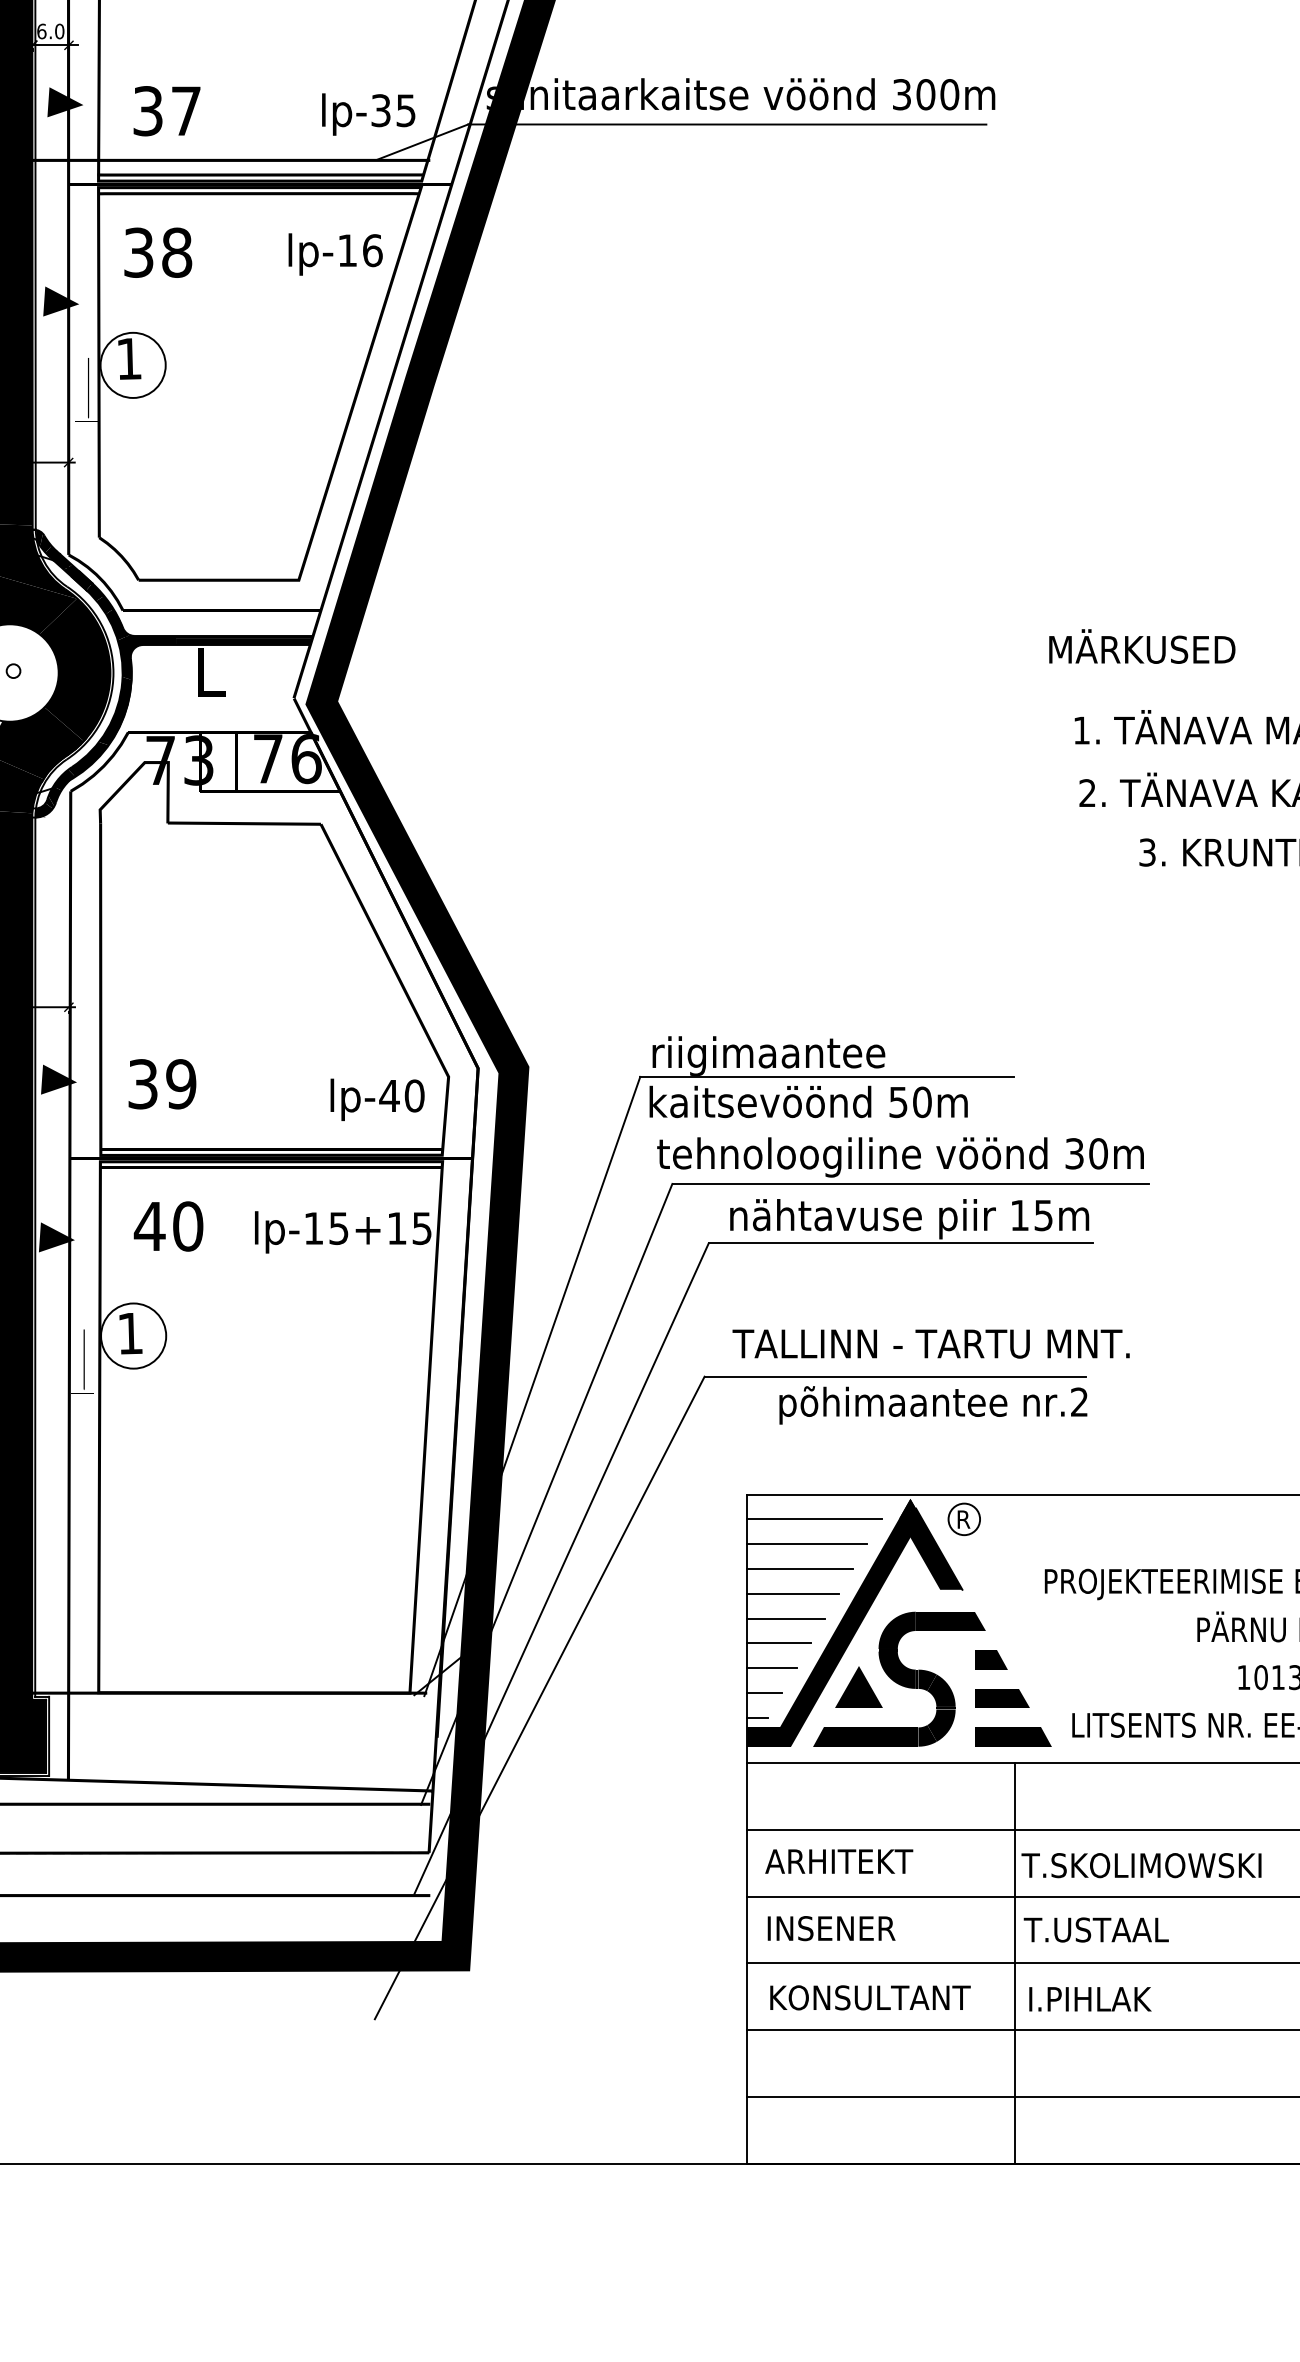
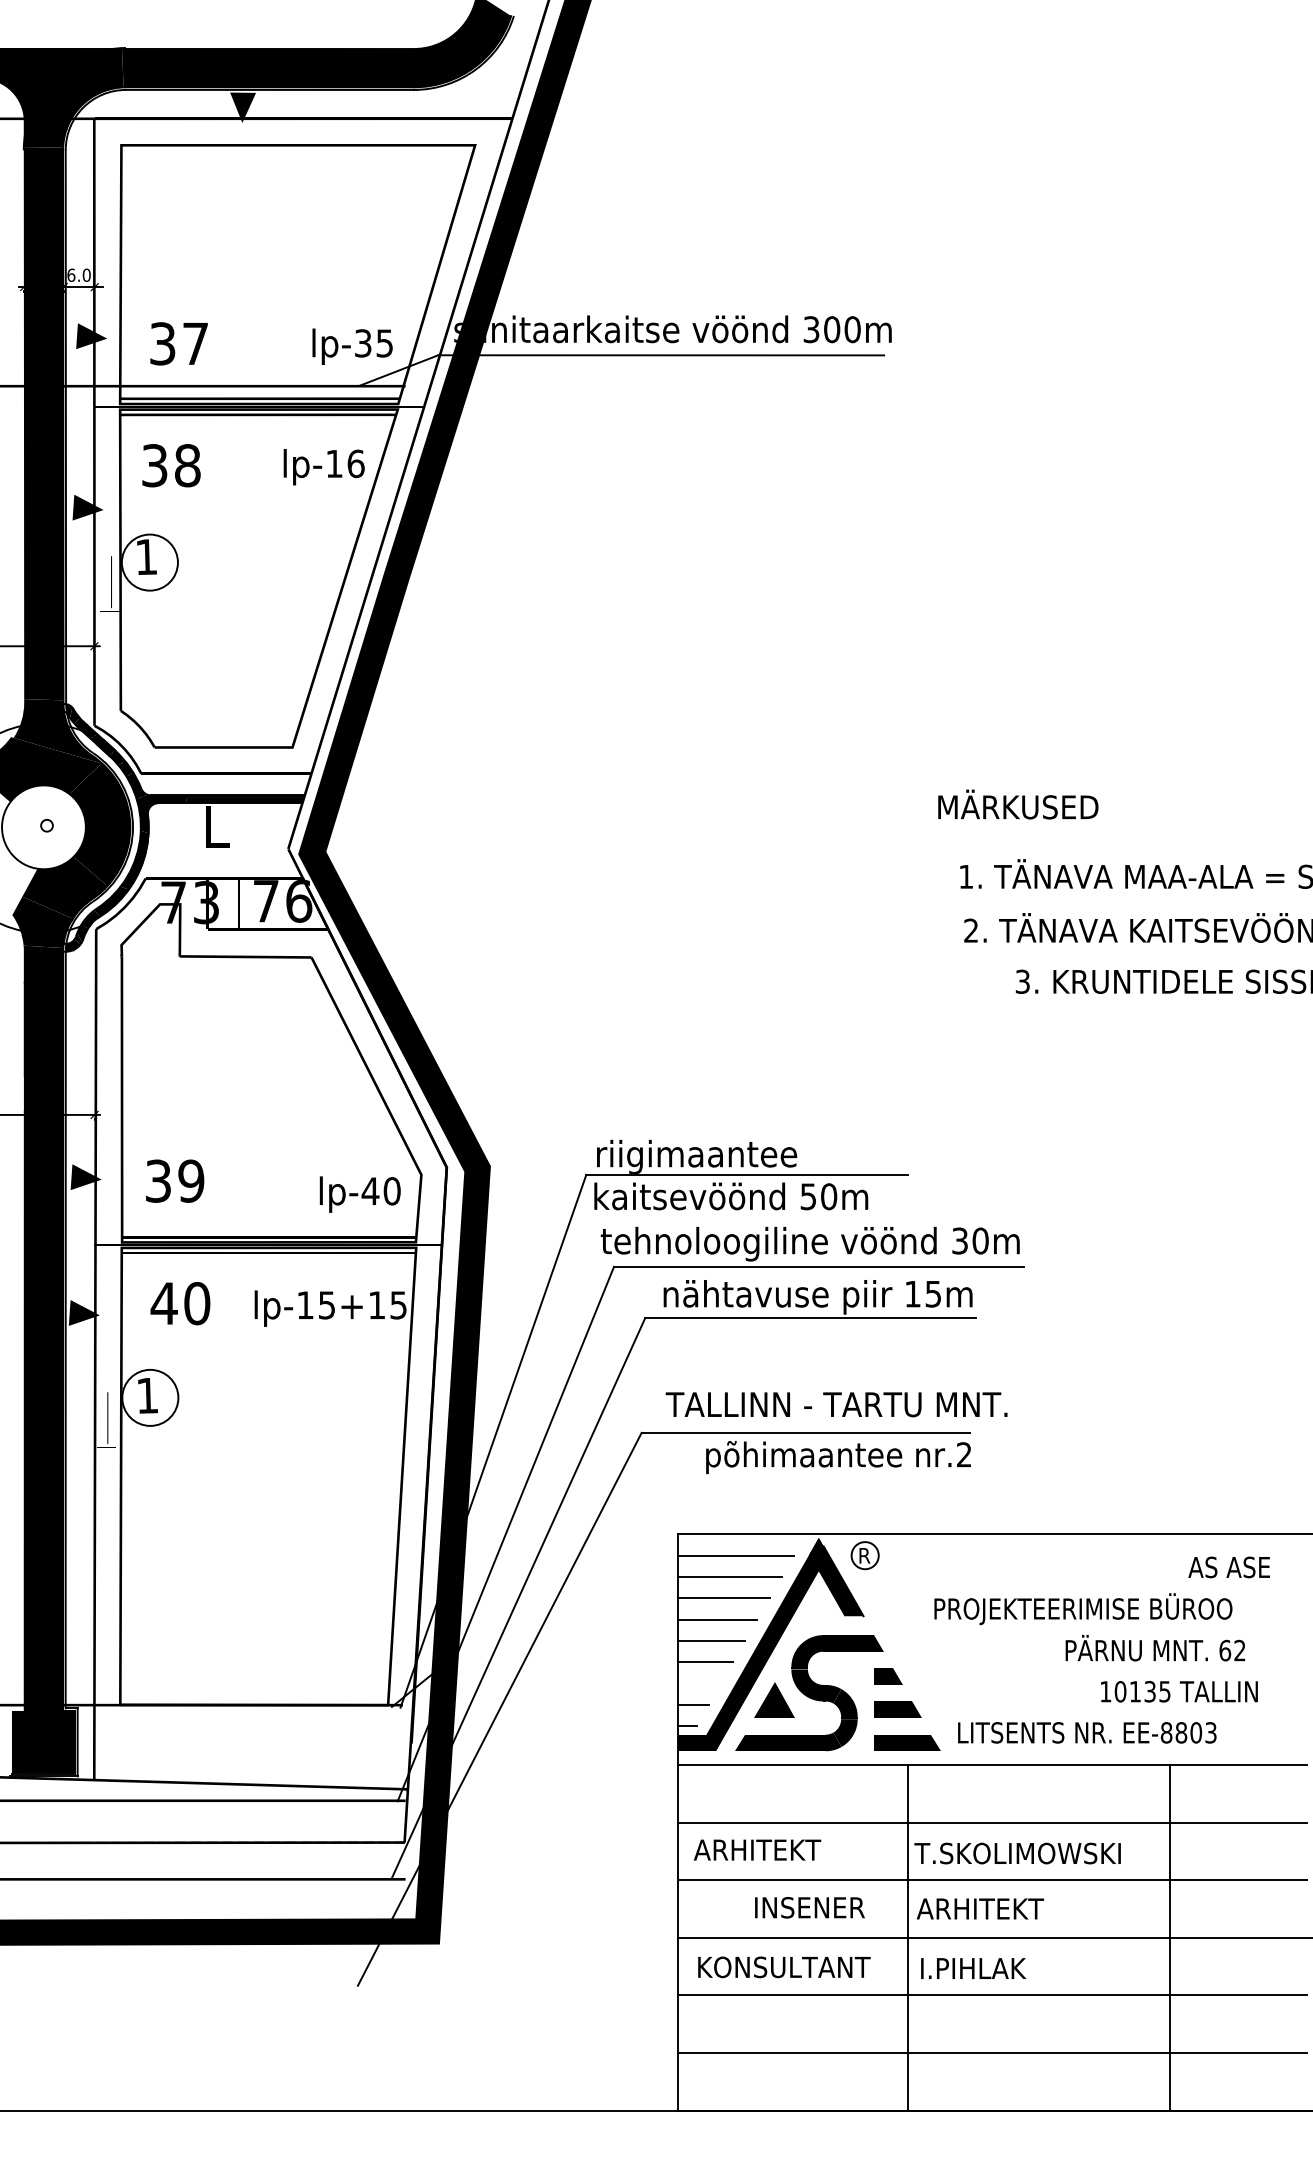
line: (770, 1667) -> (698, 1683), removed
text: (831, 1928) -> (809, 1907), moved
text: (1098, 1929) -> (980, 1908), T.USTAAL -> ARHITEKT

